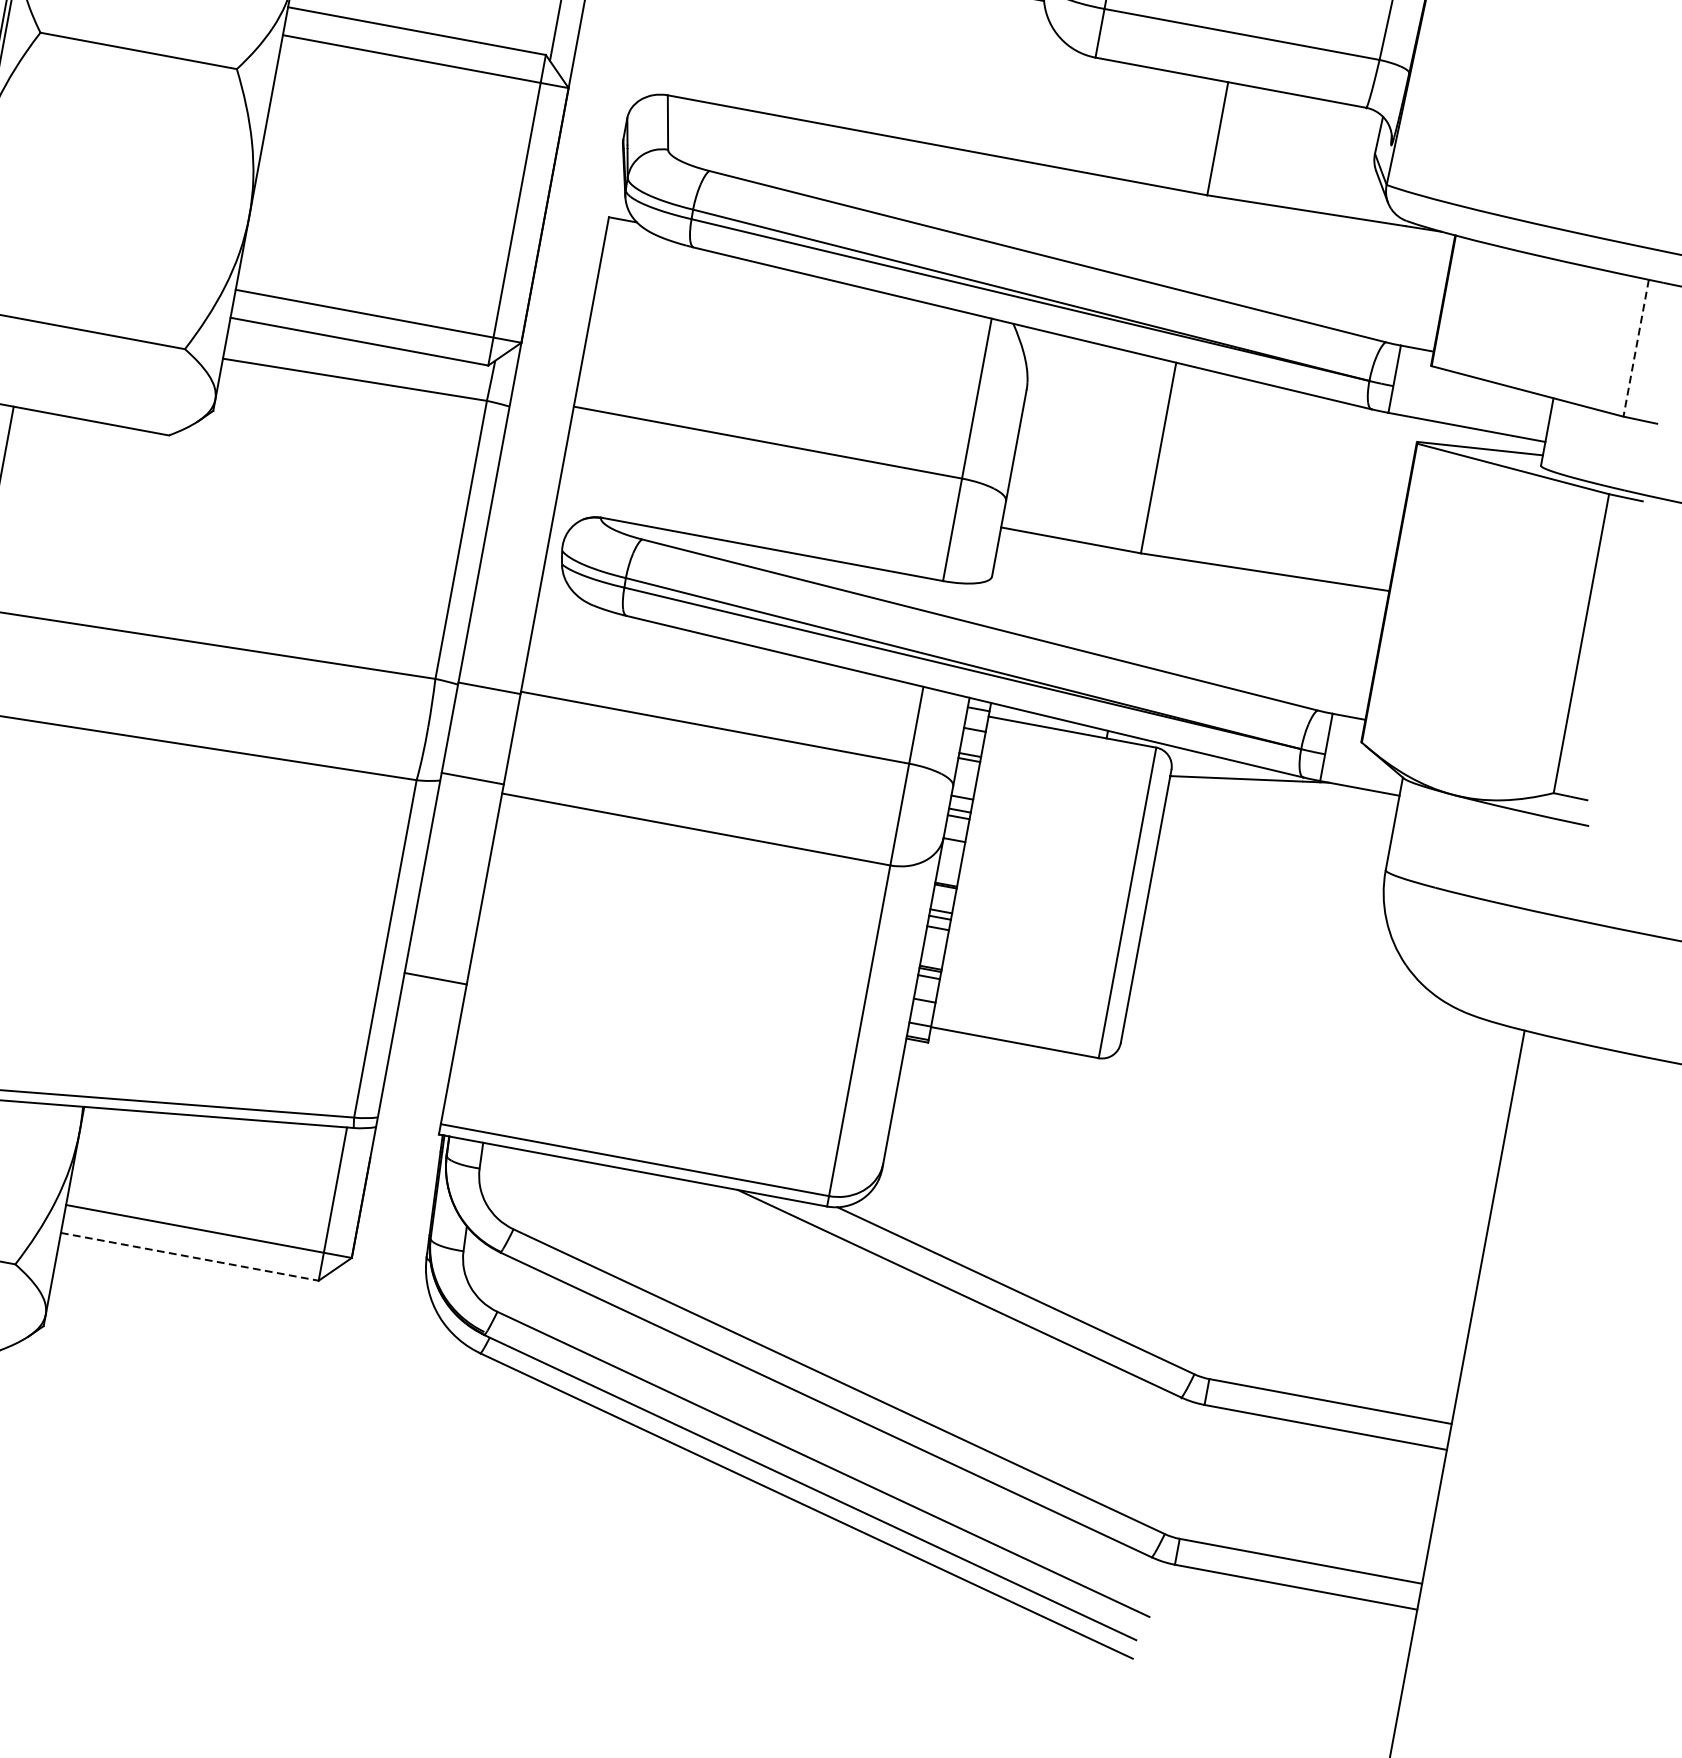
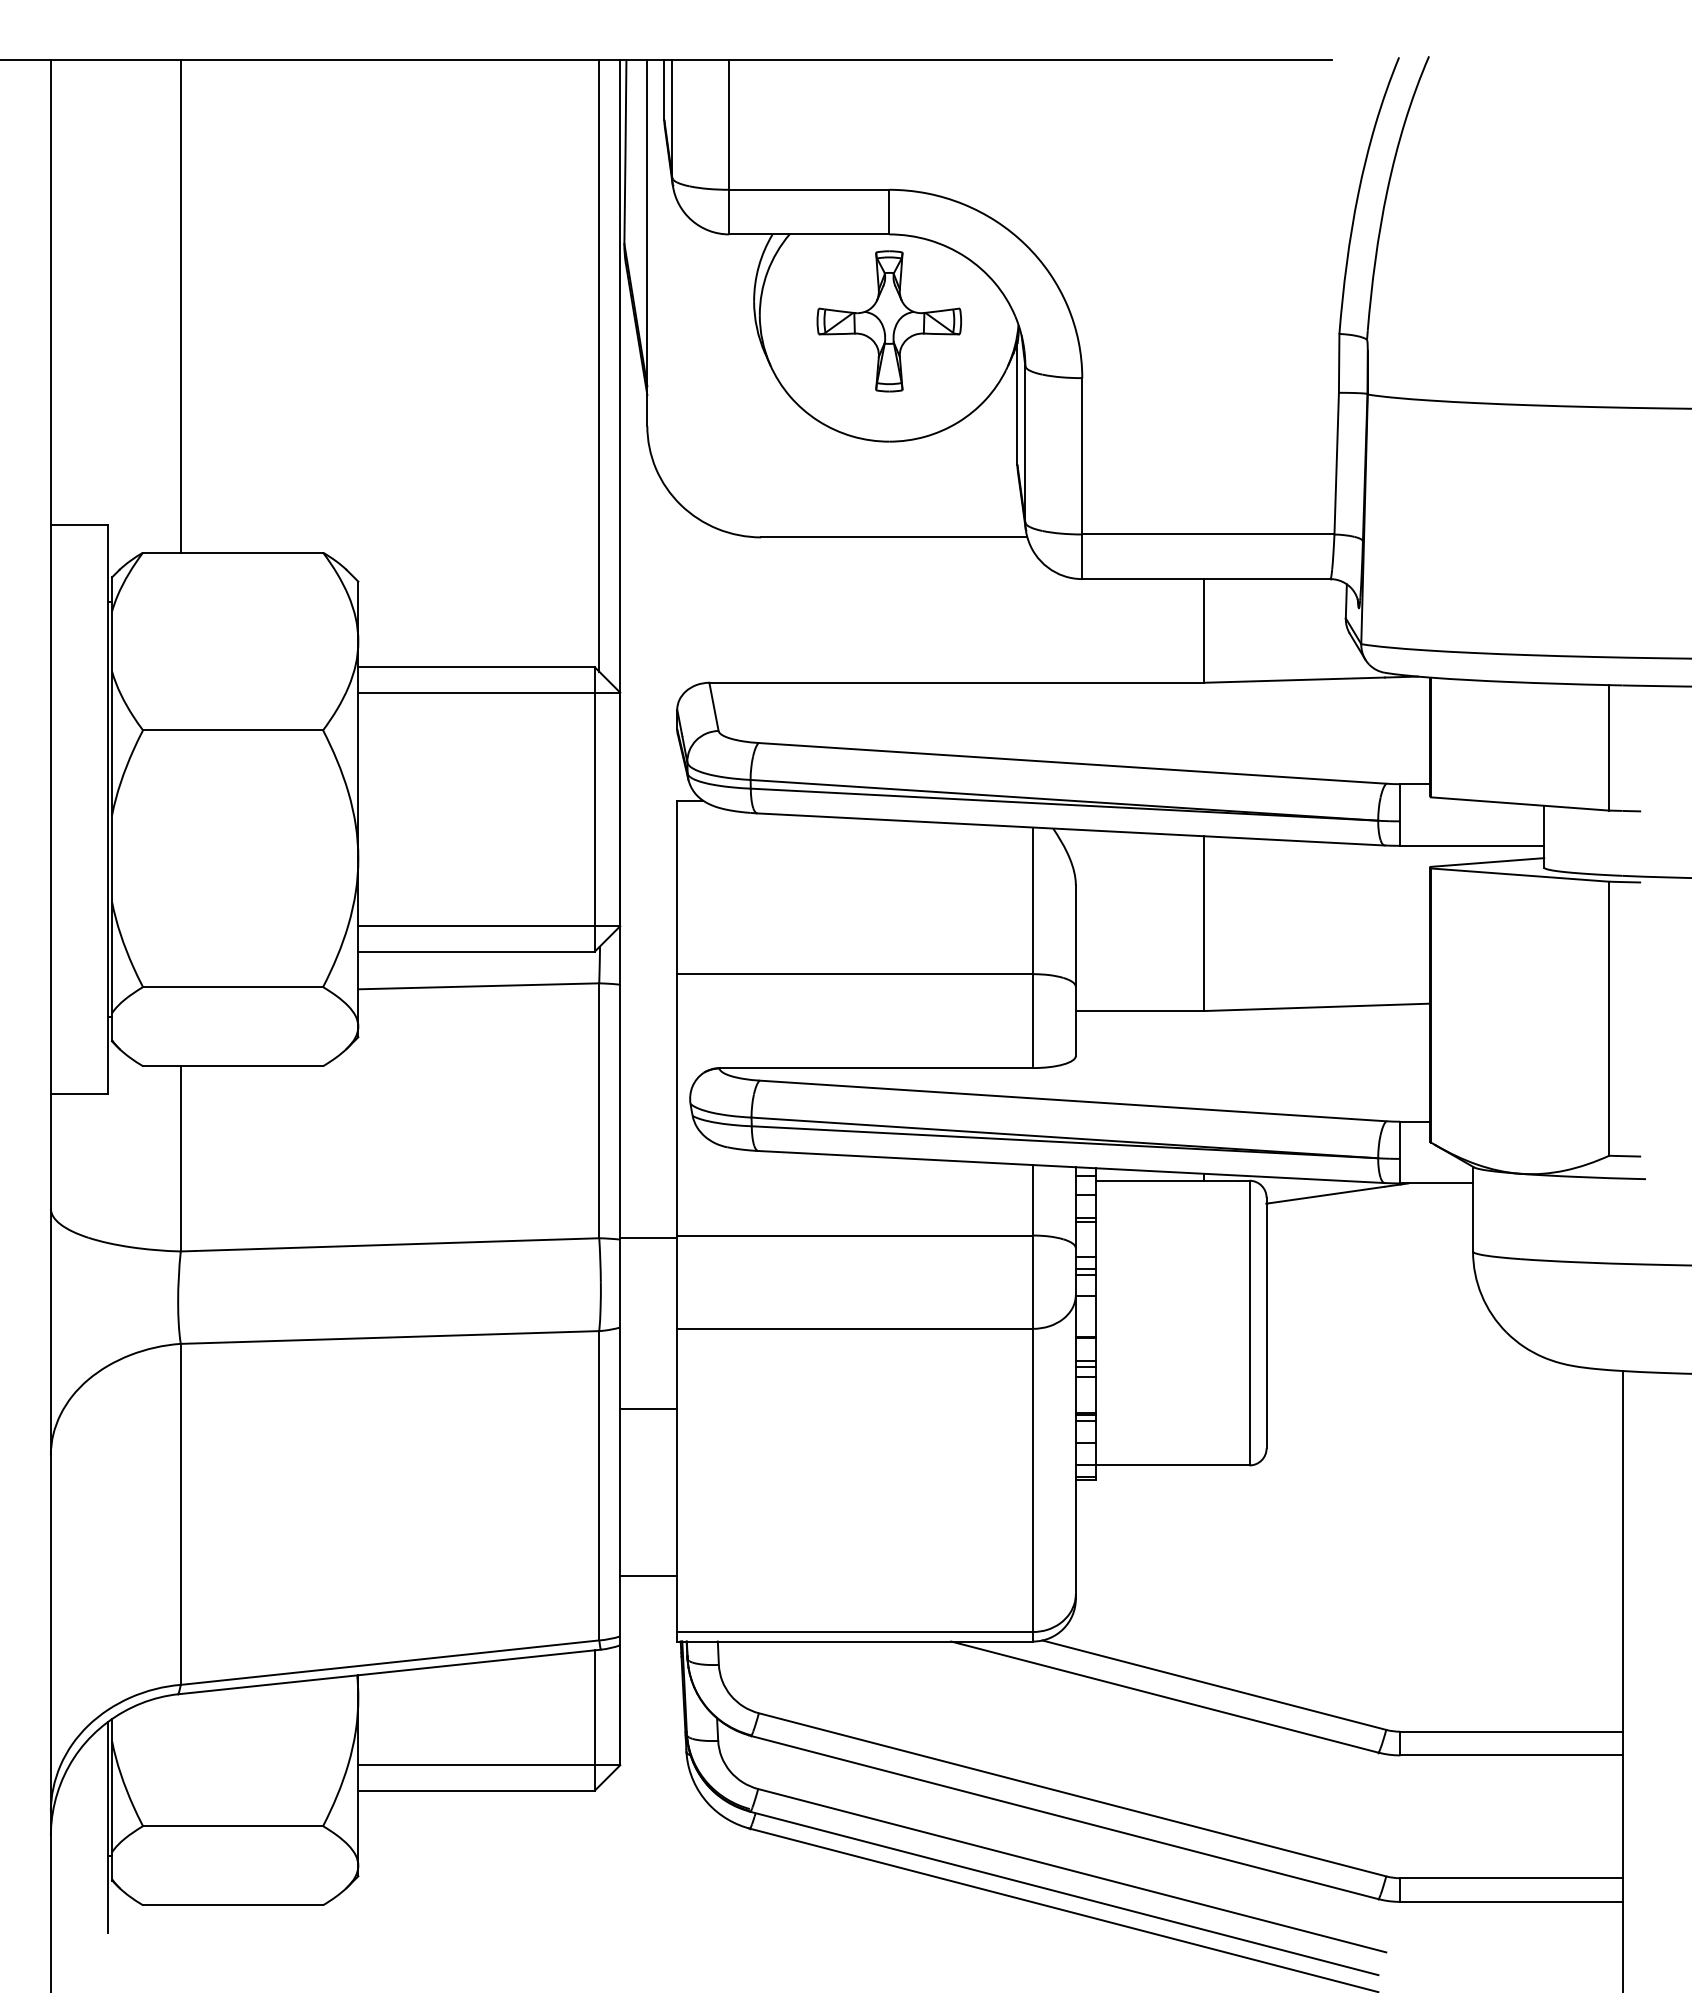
line: (1636, 347) -> (1609, 747), dashed -> solid
line: (472, 778) -> (648, 1408), moved
line: (435, 978) -> (648, 1575), moved
line: (190, 1256) -> (477, 1790), dashed -> solid

